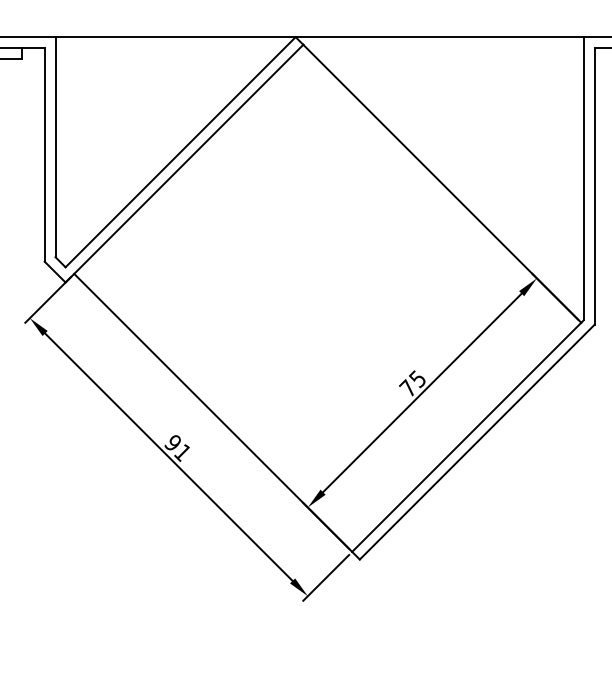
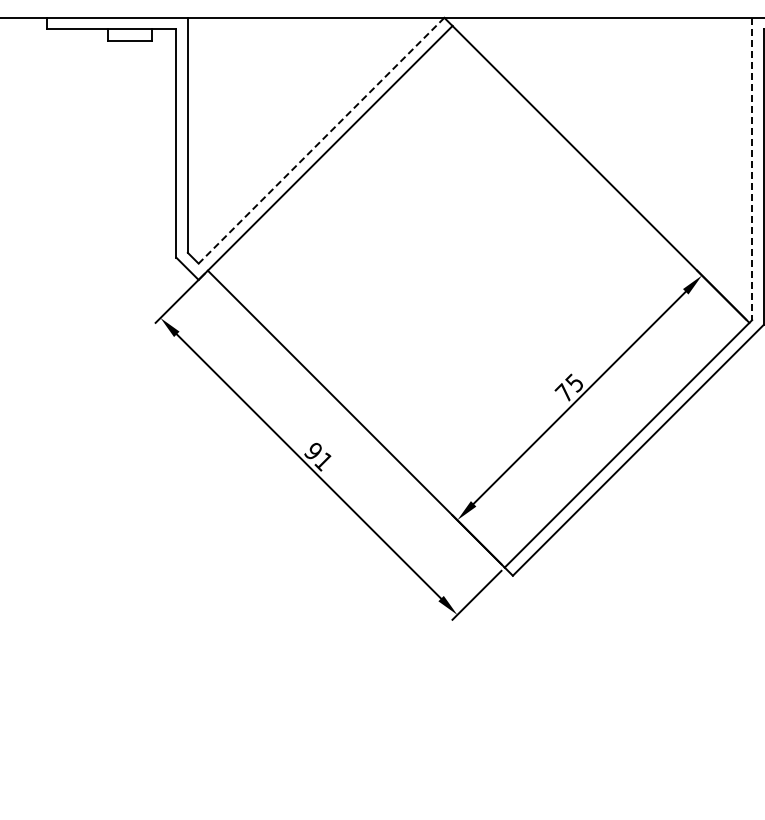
line: (180, 152) -> (321, 140), solid -> dashed
line: (584, 179) -> (752, 169), solid -> dashed

